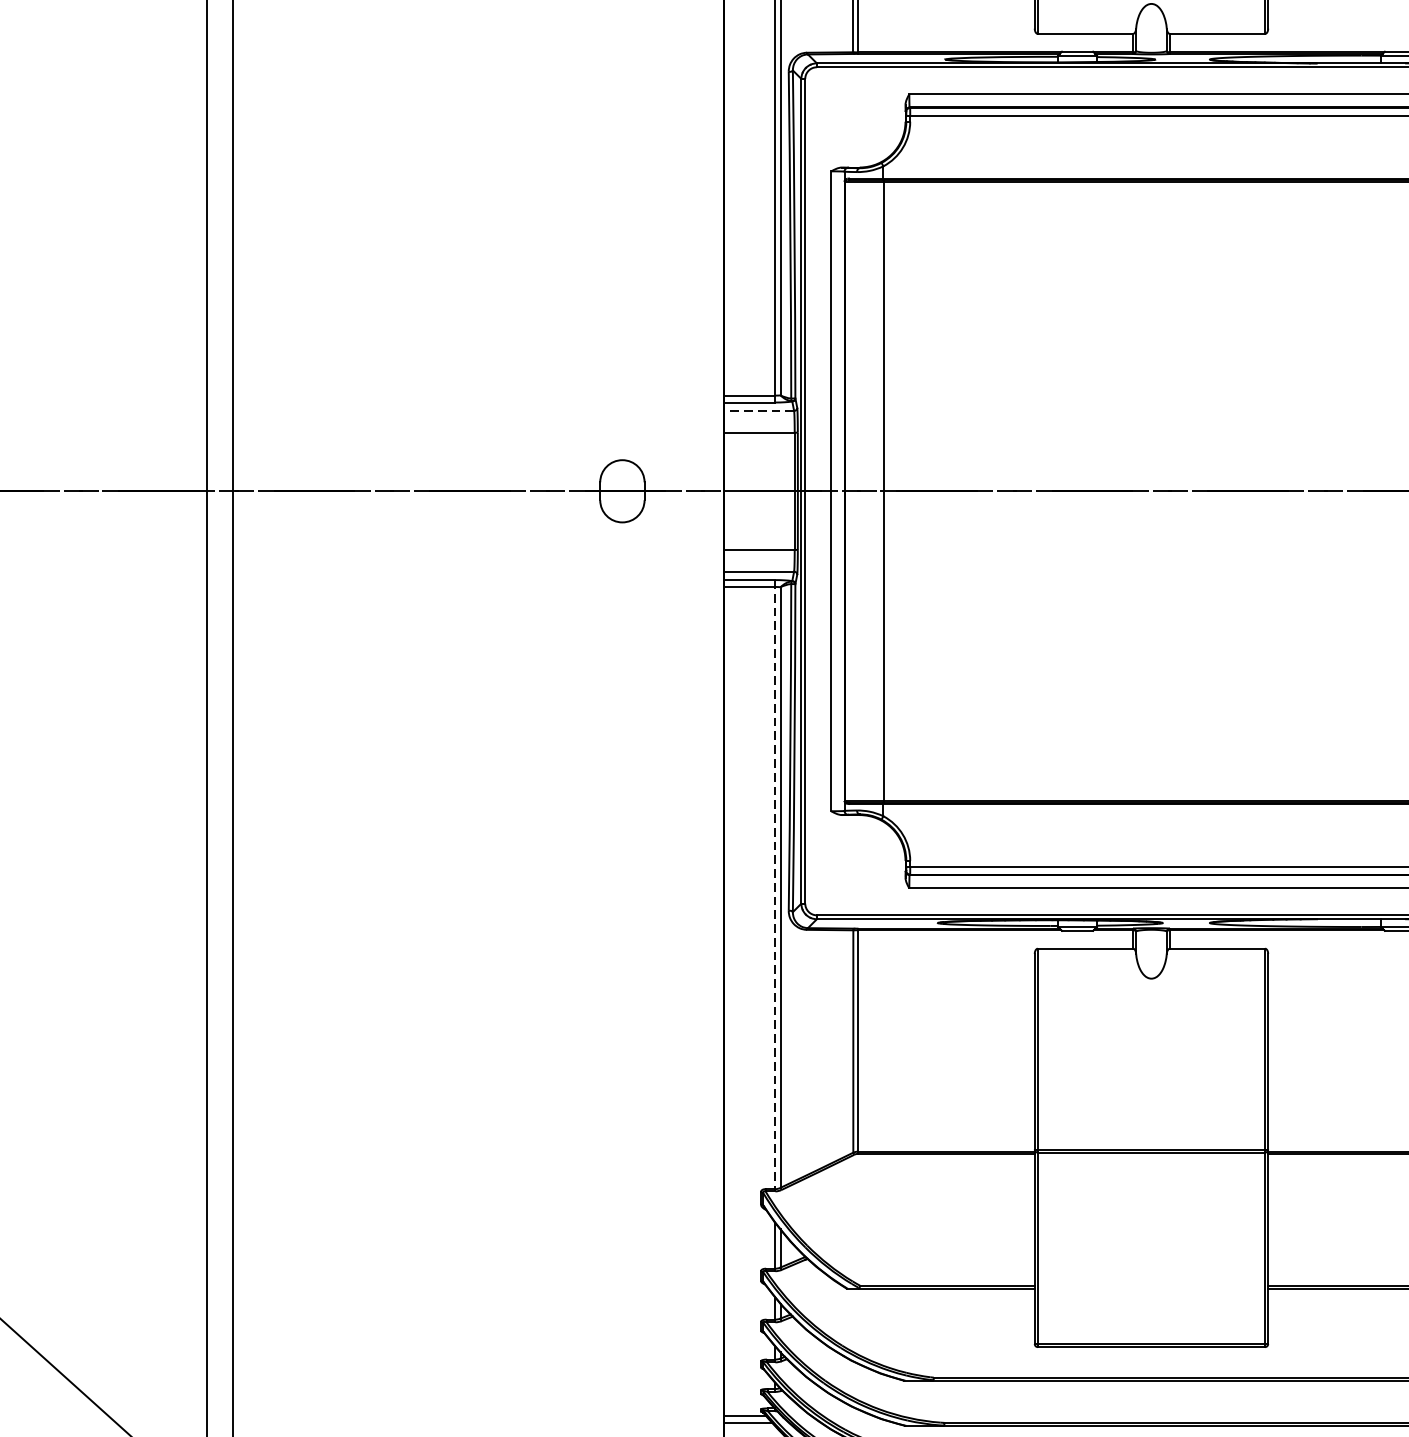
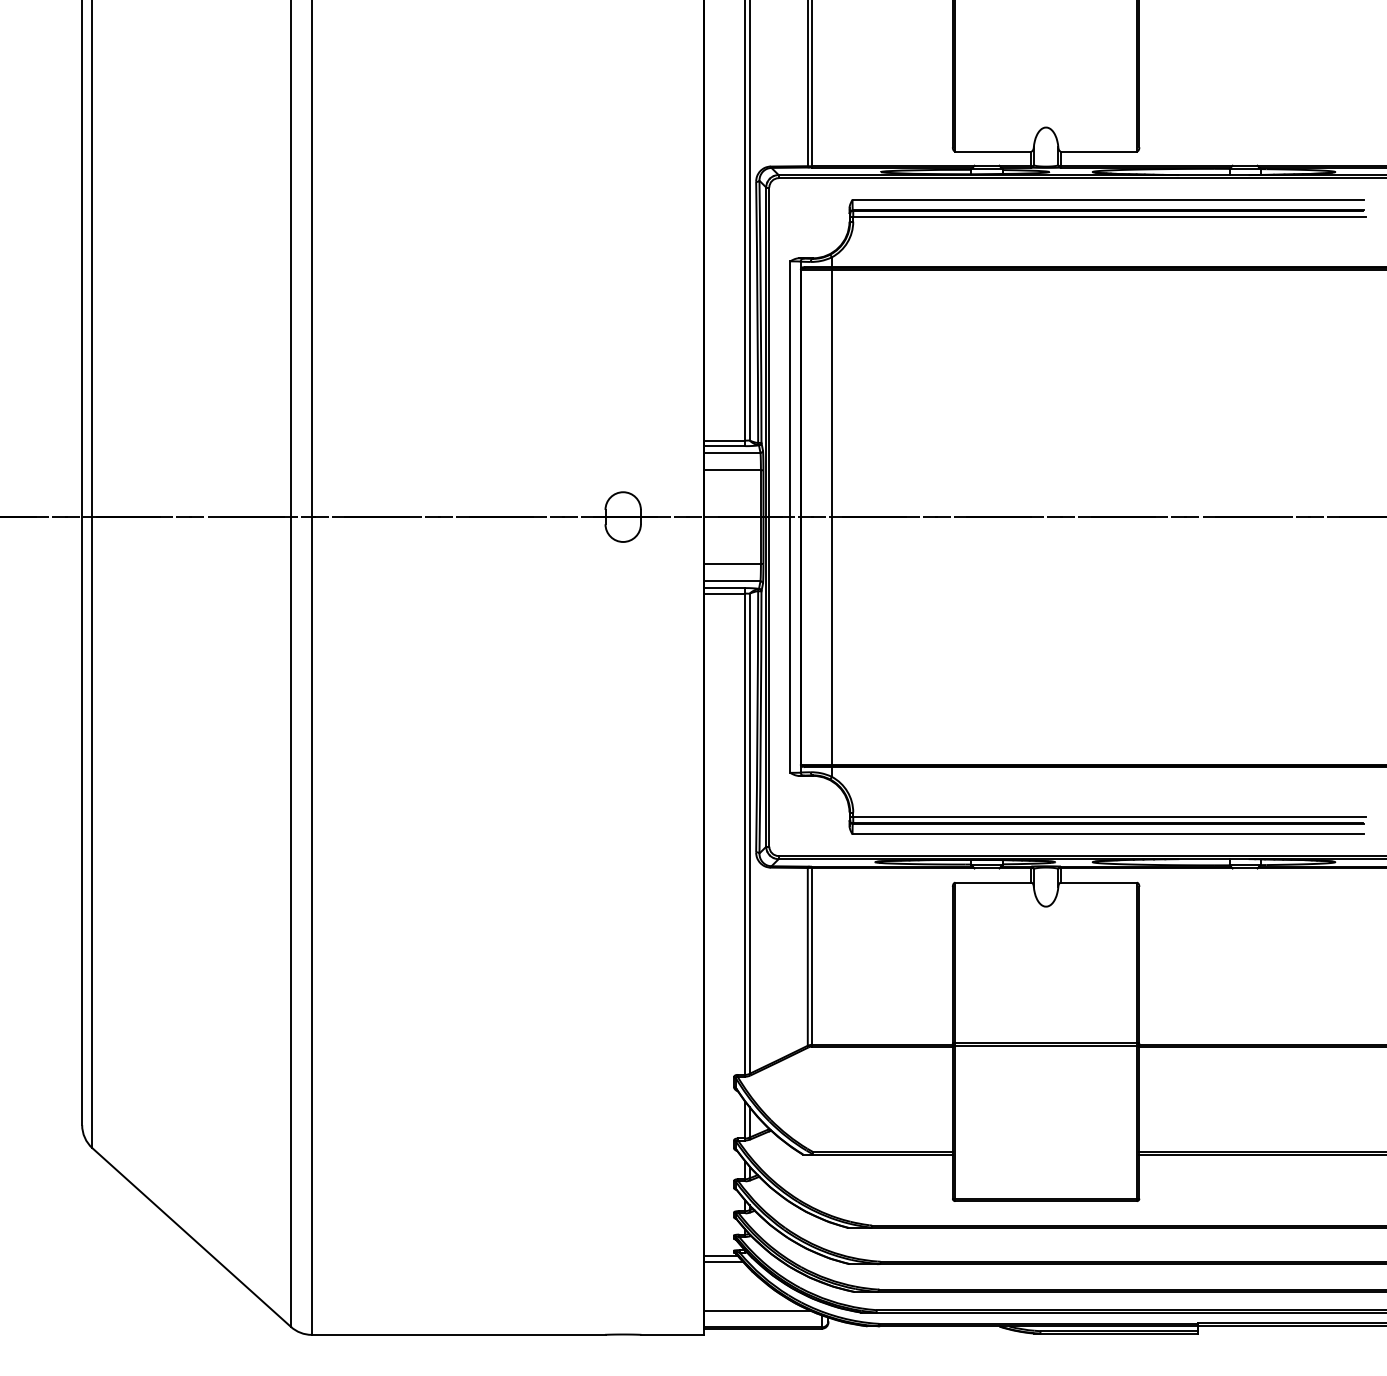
line: (757, 410) -> (731, 452), dashed -> solid
line: (775, 885) -> (745, 832), dashed -> solid

